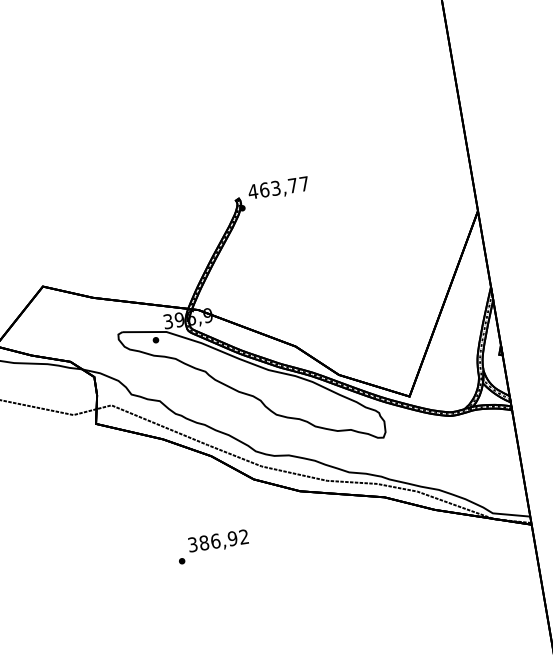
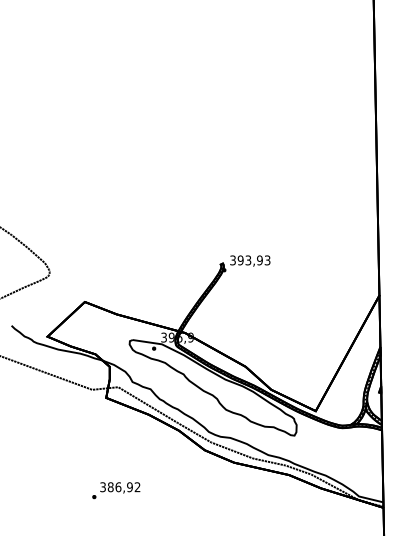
text: (277, 188) -> (249, 260), 463,77 -> 393,93
text: (213, 546) -> (116, 490), moved

